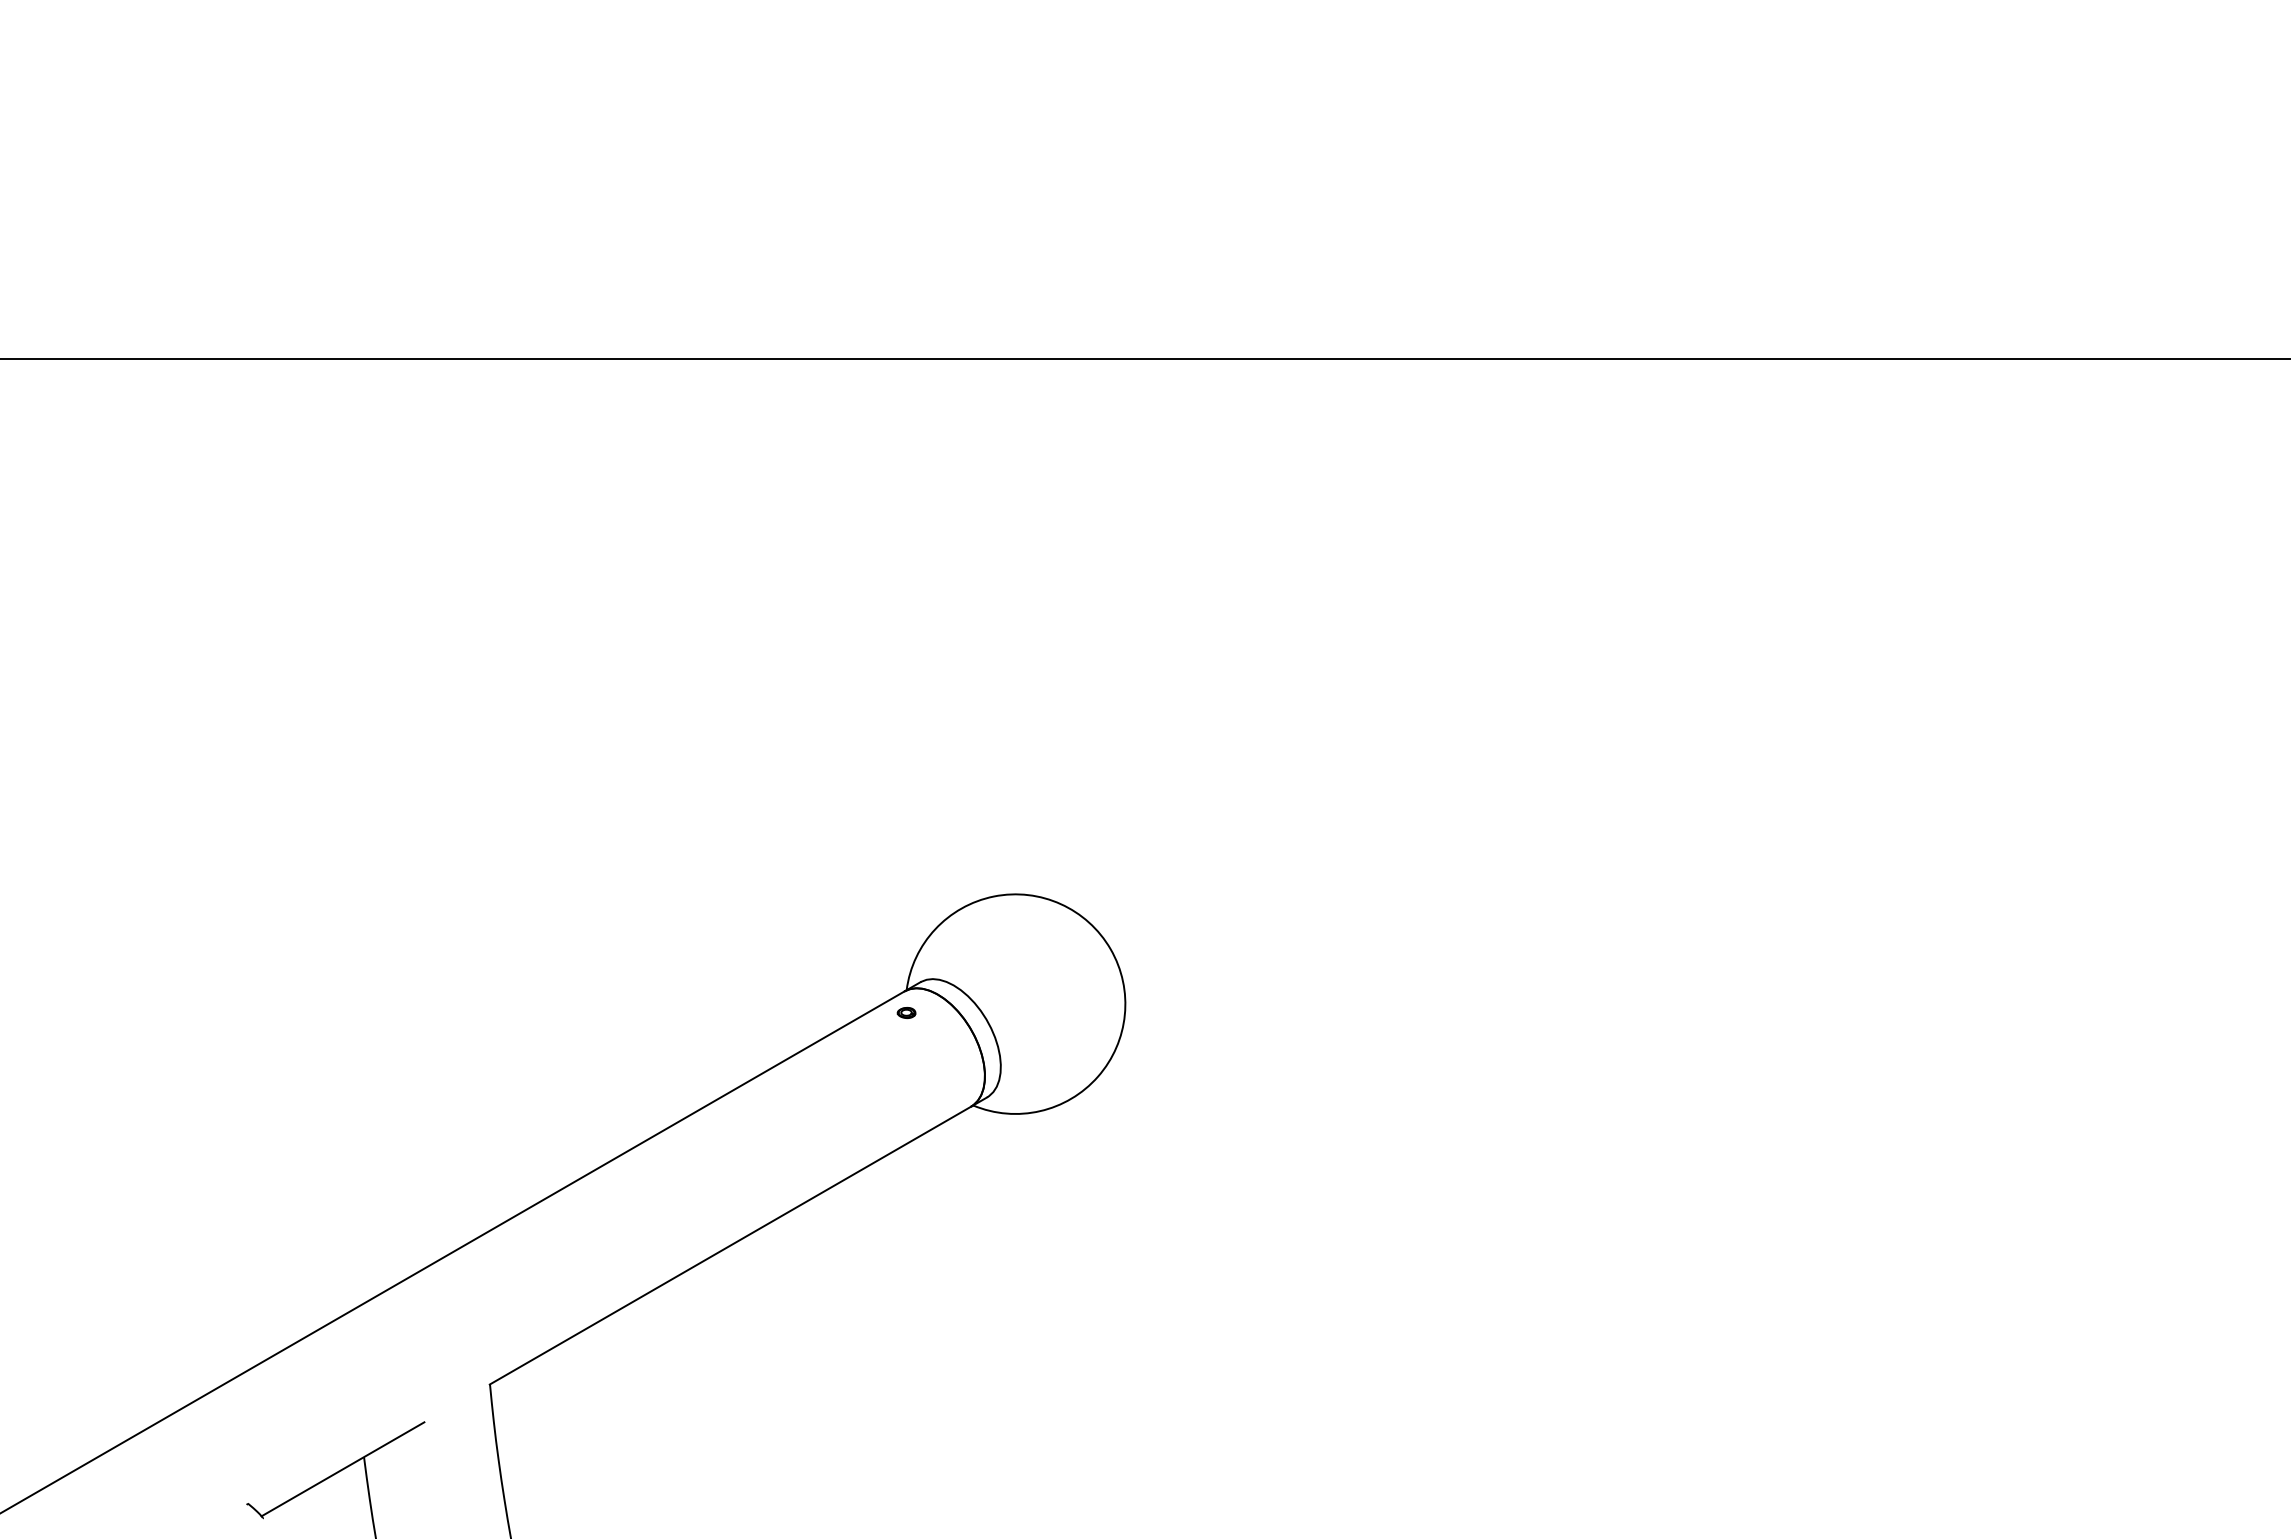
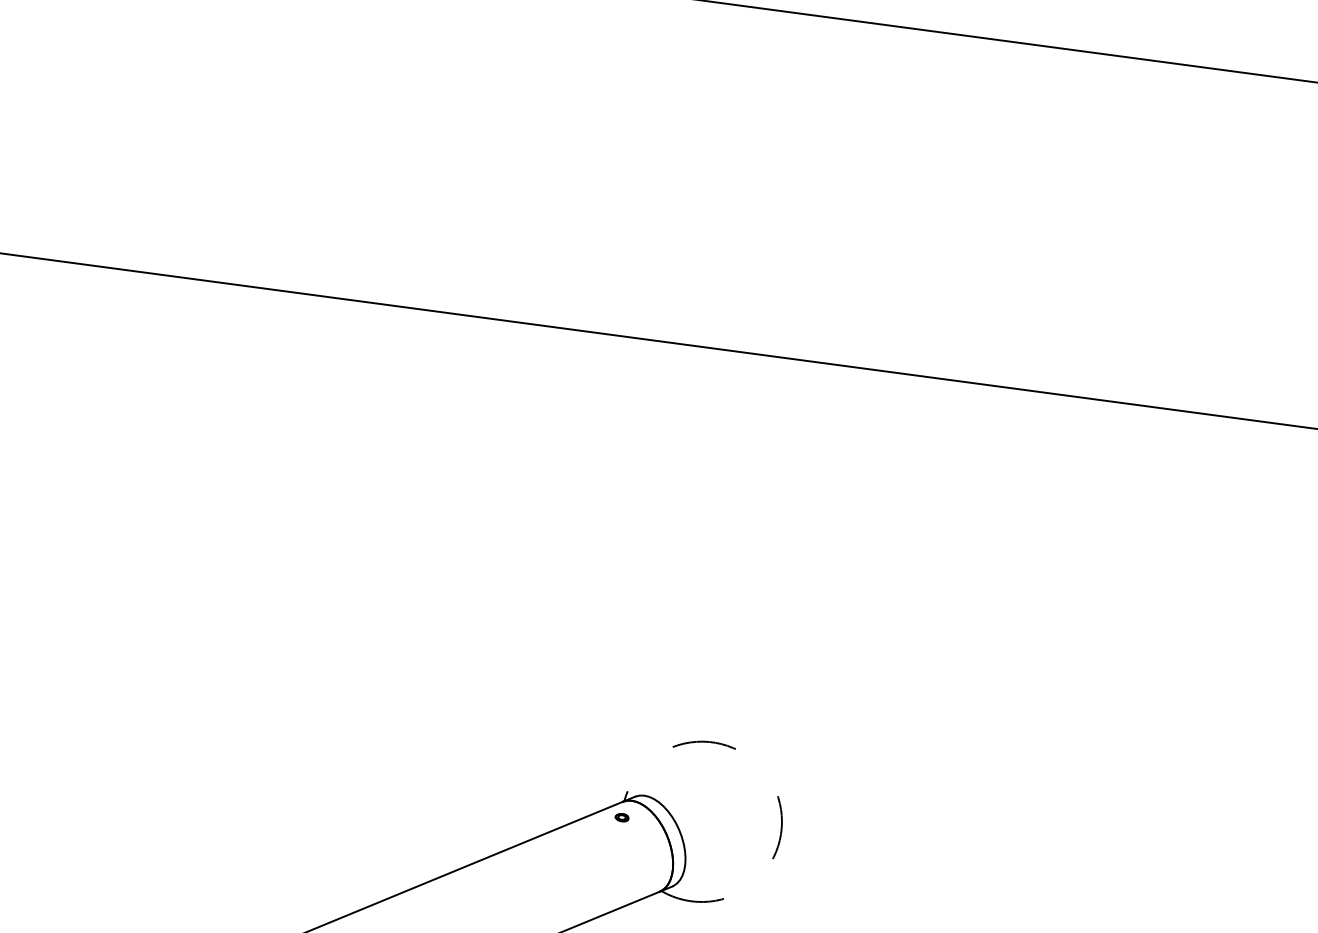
arc: (1110, 949) -> (775, 791), solid -> dashed

